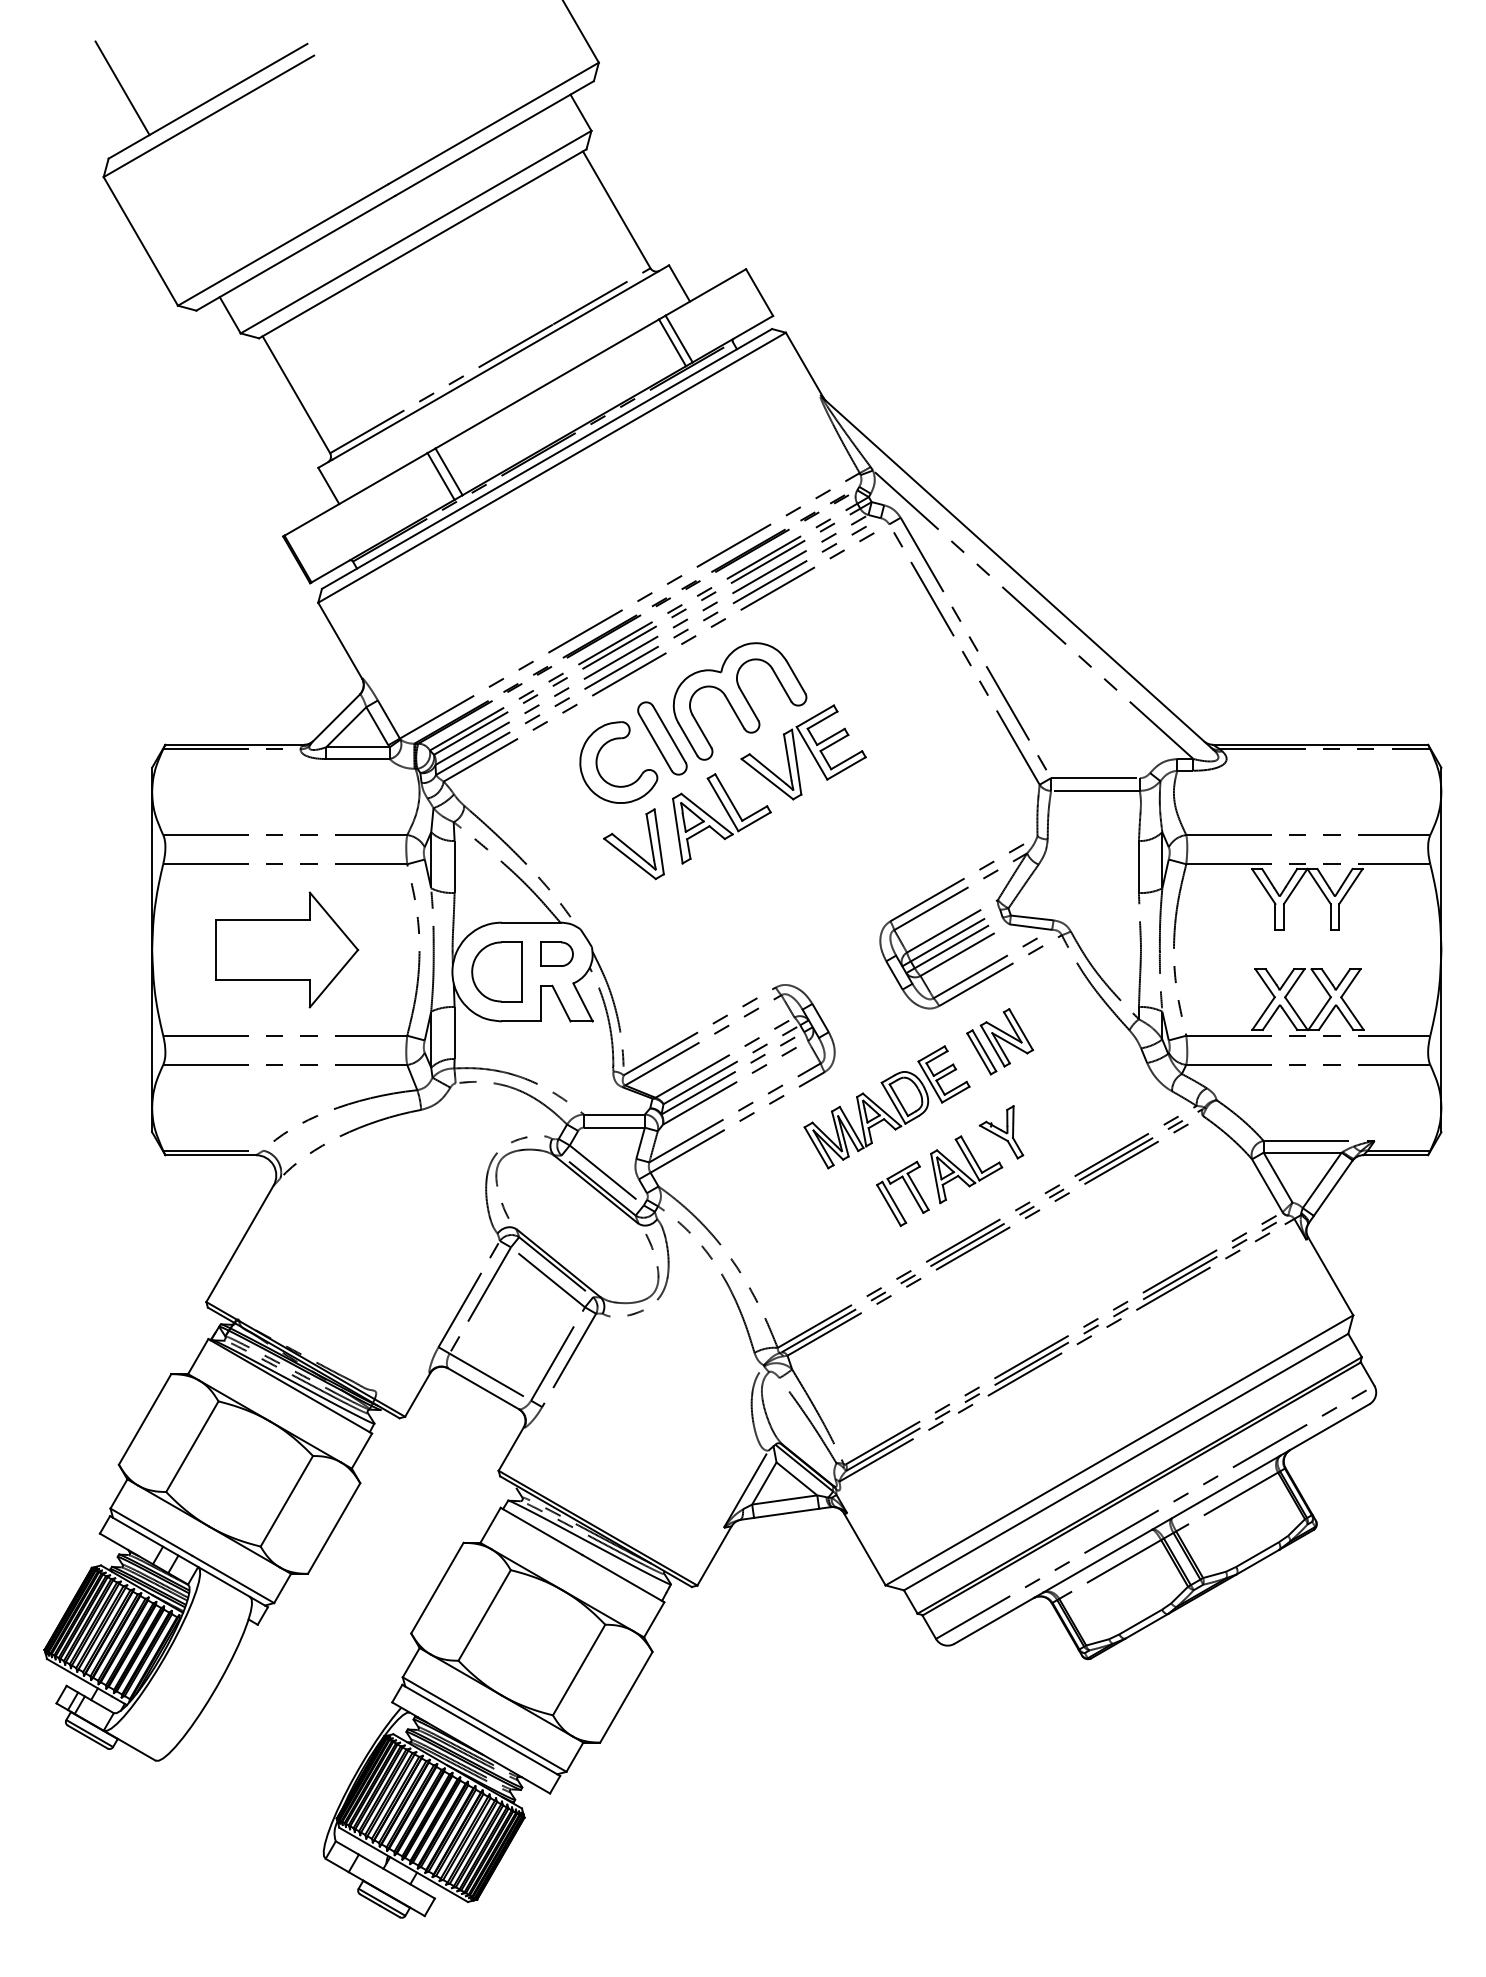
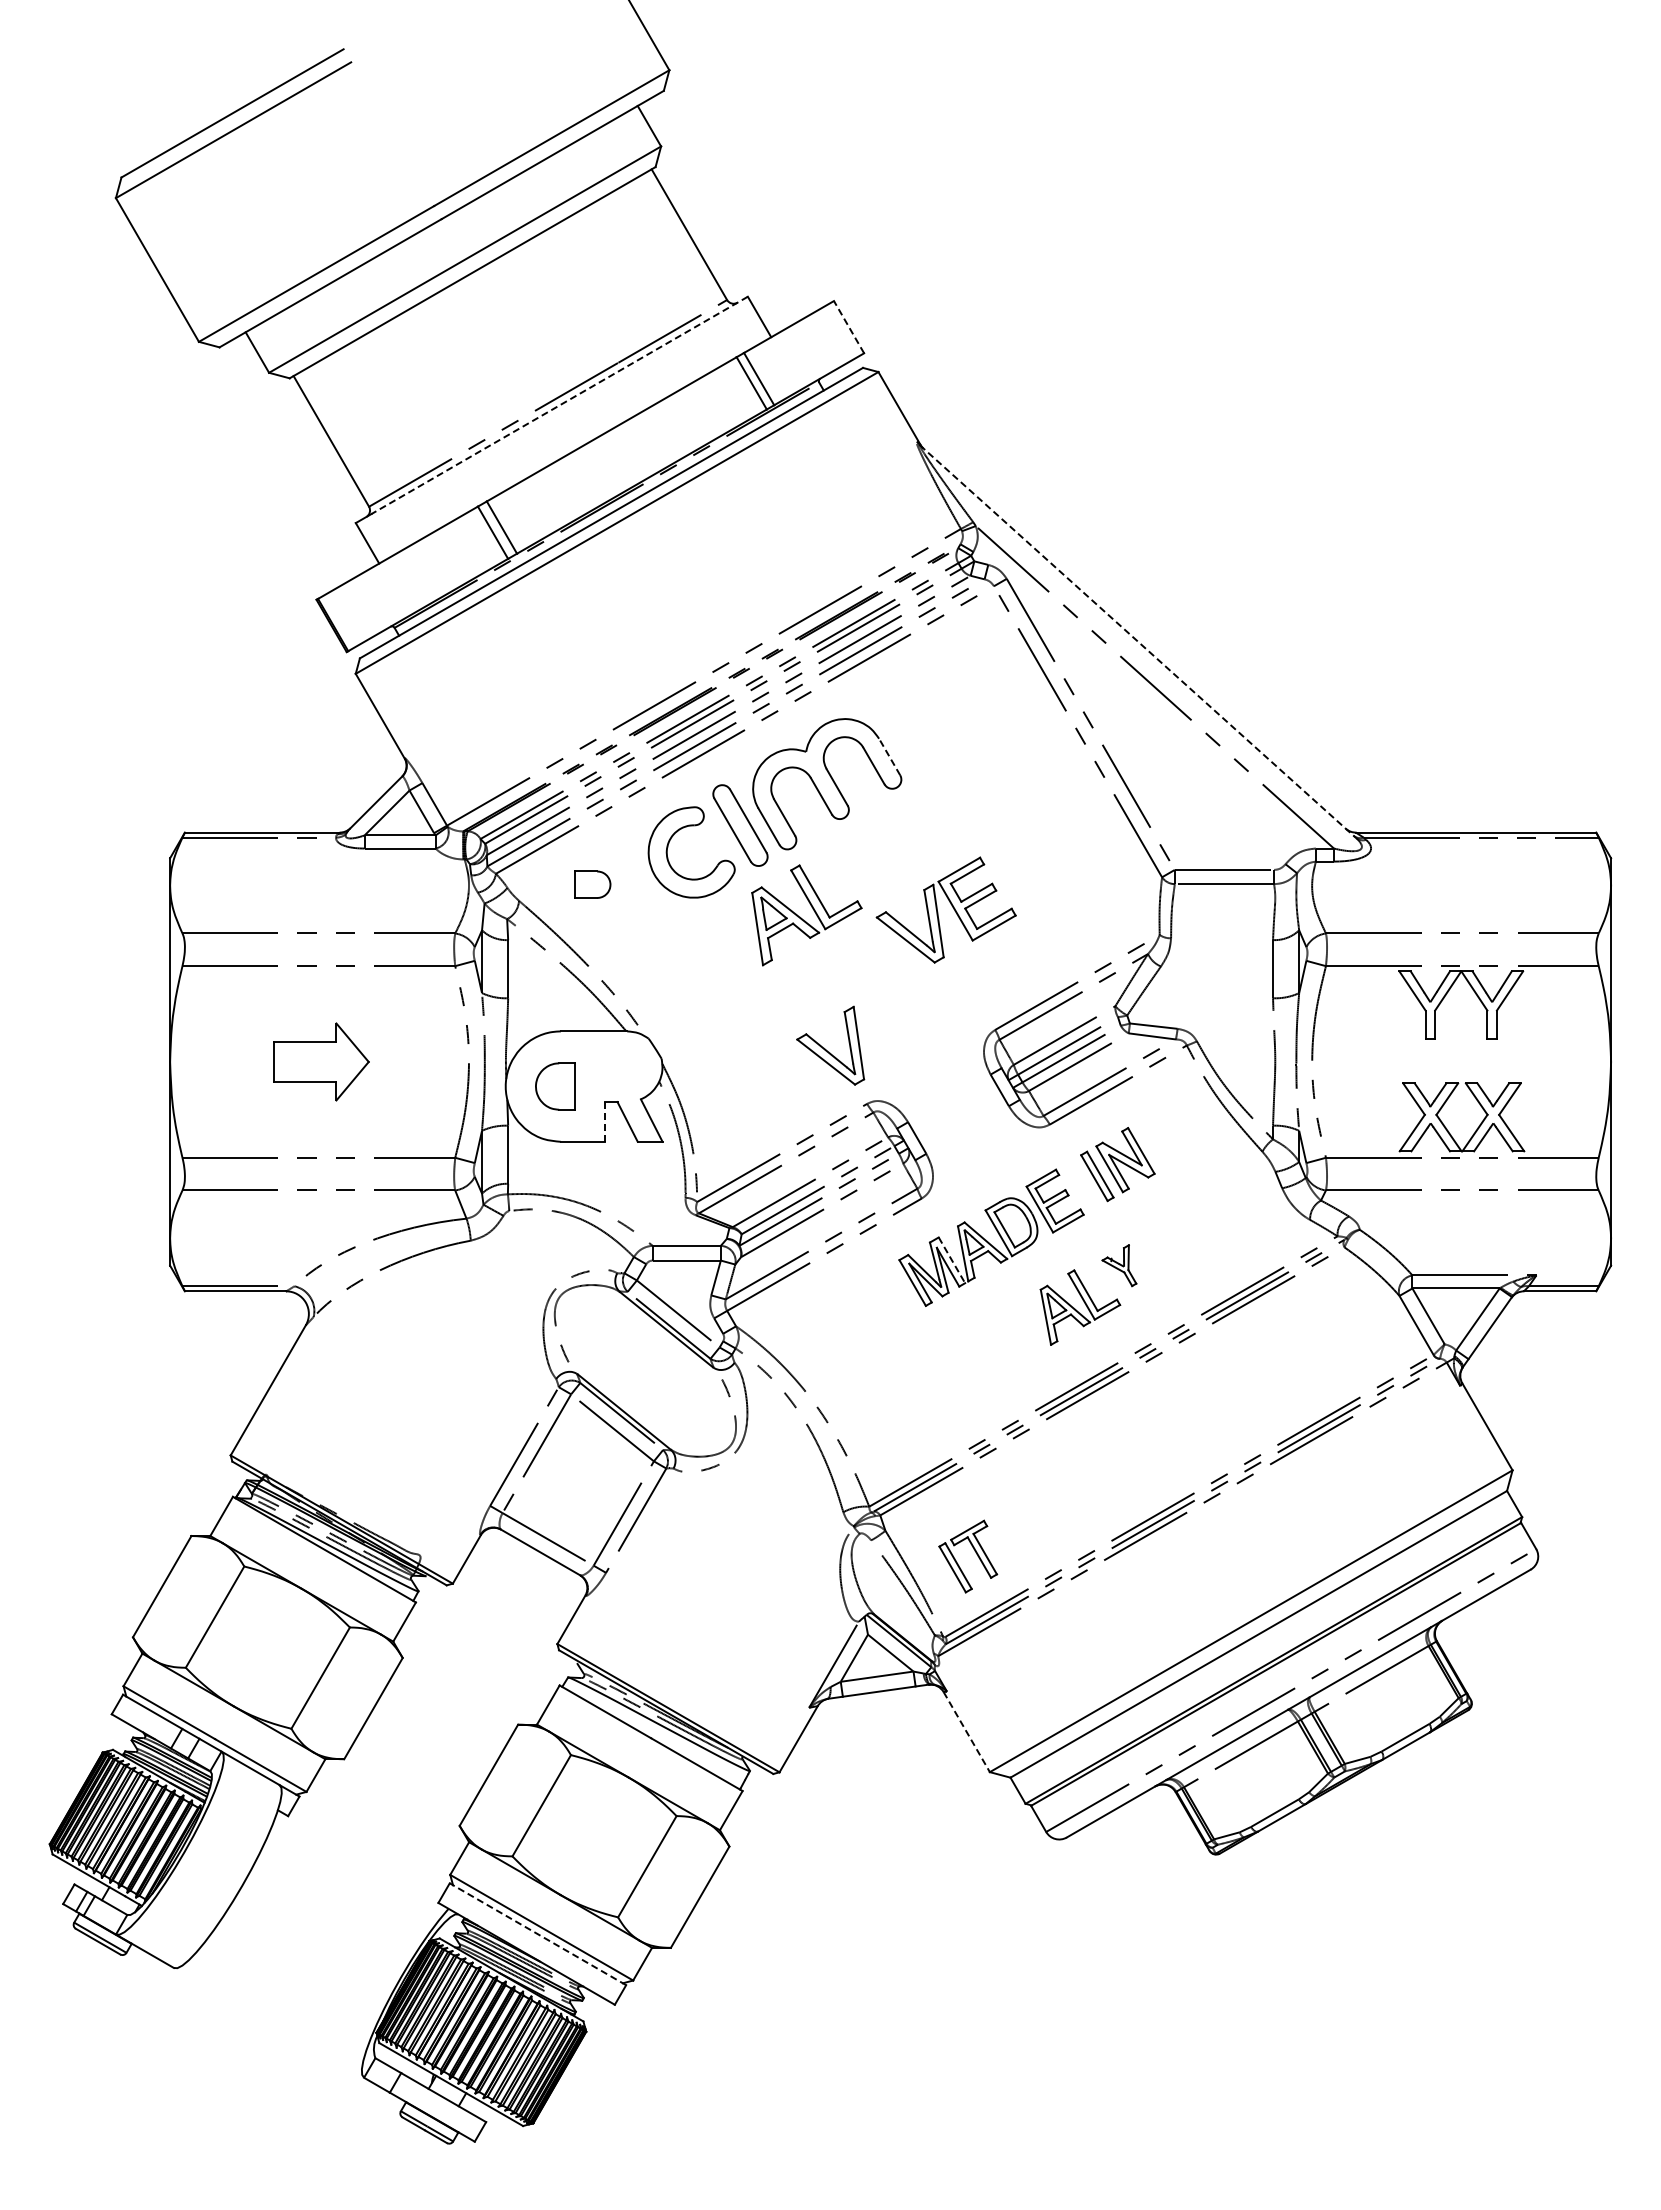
line: (122, 87) -> (136, 98), removed
line: (759, 291) -> (848, 326), solid -> dashed
line: (500, 362) -> (559, 405), solid -> dashed
line: (1018, 573) -> (1138, 641), solid -> dashed
line: (795, 676) -> (889, 756), solid -> dashed
part: (808, 749) -> (951, 906), moved
part: (633, 844) -> (830, 1045), moved
part: (287, 949) -> (321, 1061), size x0.6
part: (556, 954) -> (592, 884), moved
part: (496, 971) -> (554, 1086), size x0.7
line: (541, 1003) -> (605, 1121), solid -> dashed
line: (852, 1127) -> (952, 1260), solid -> dashed
part: (1001, 1132) -> (1119, 1265), size x0.7
part: (908, 1189) -> (974, 1551), moved
line: (865, 1549) -> (967, 1732), solid -> dashed
line: (480, 1730) -> (537, 1934), solid -> dashed

